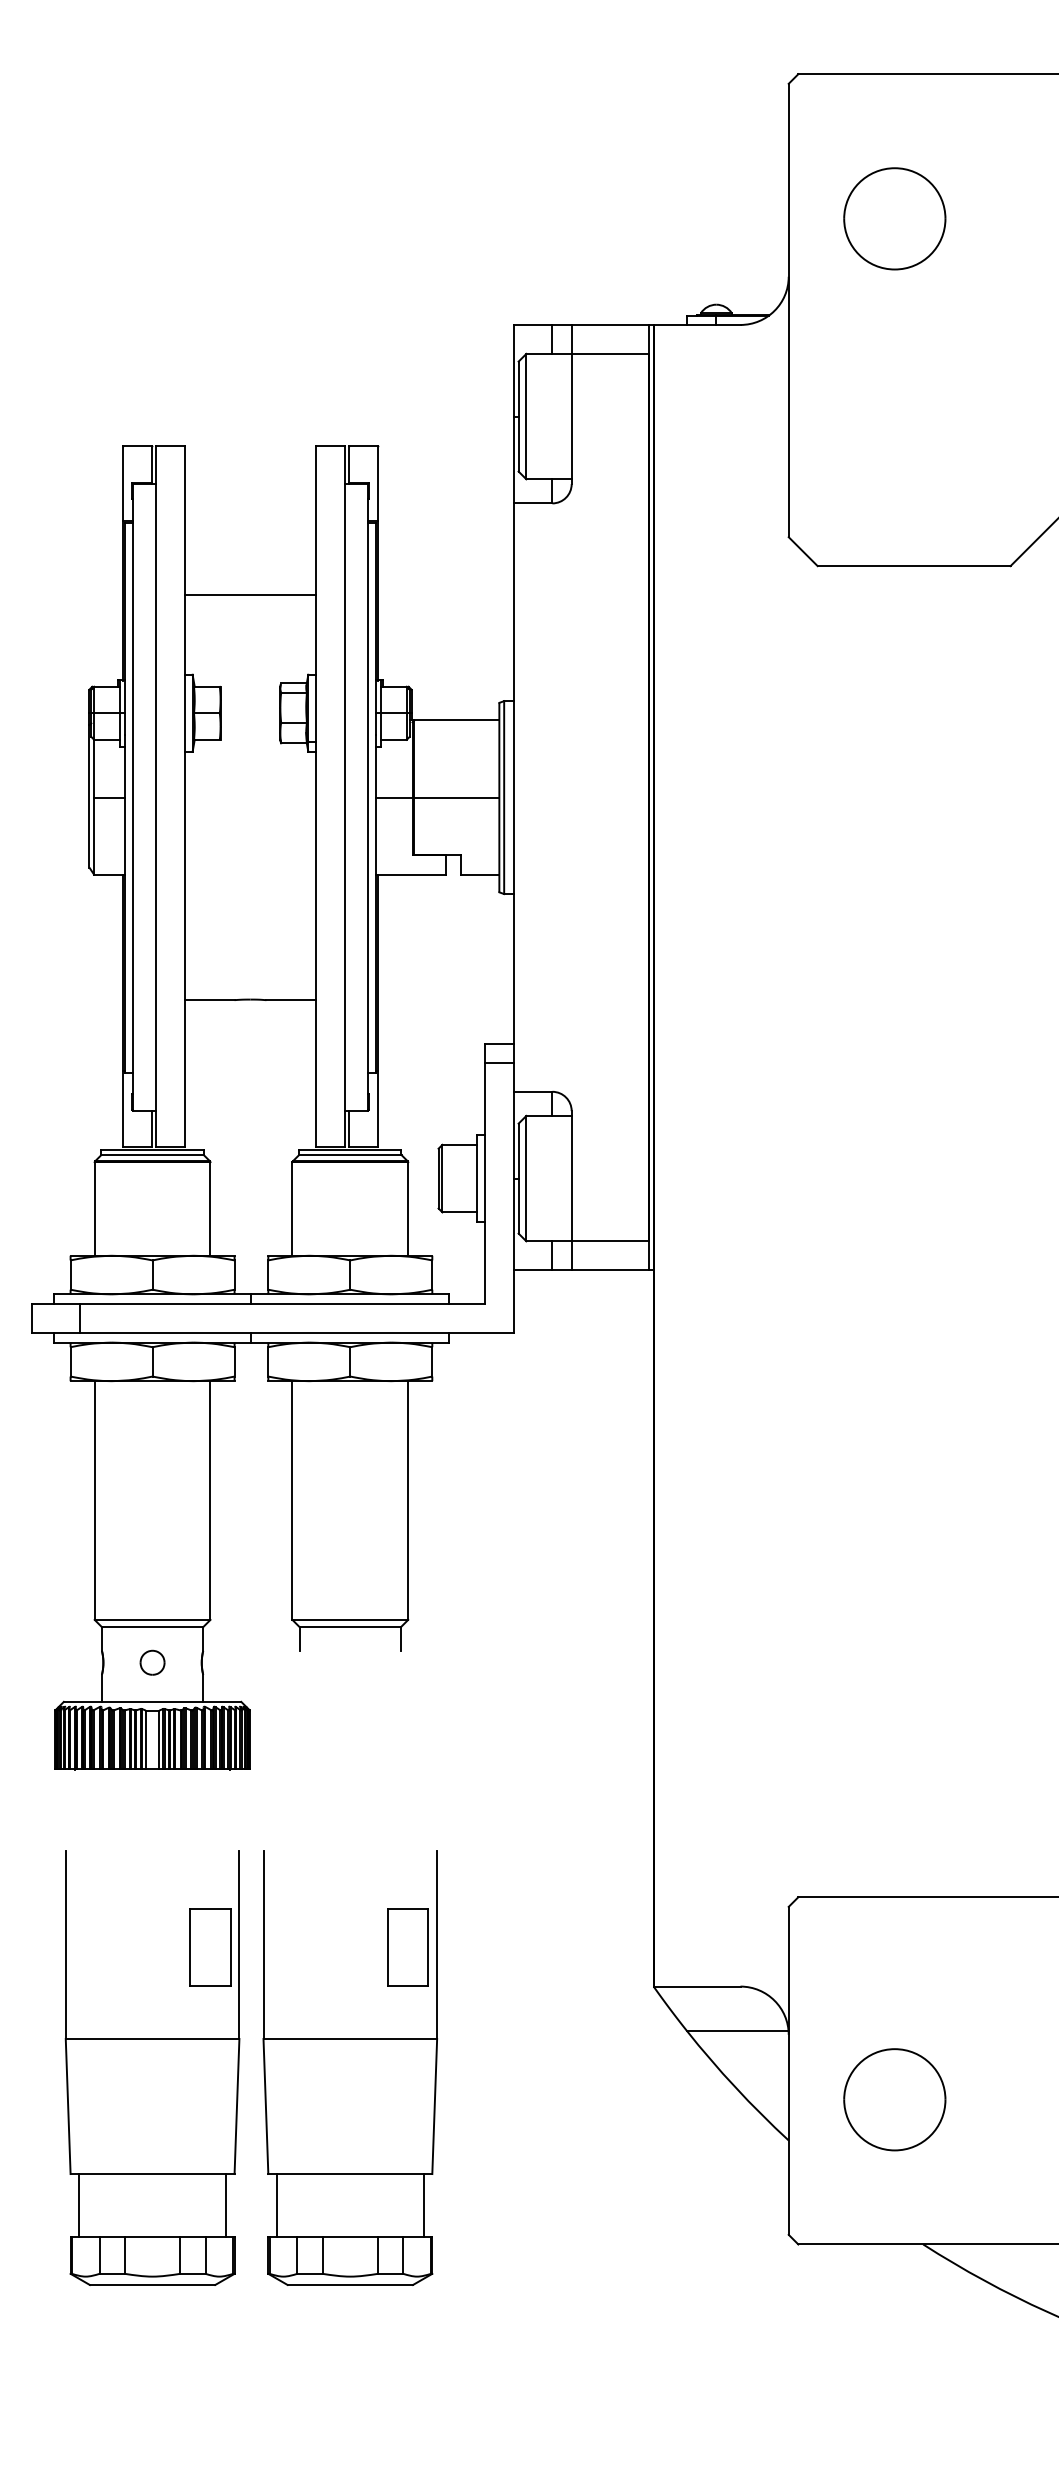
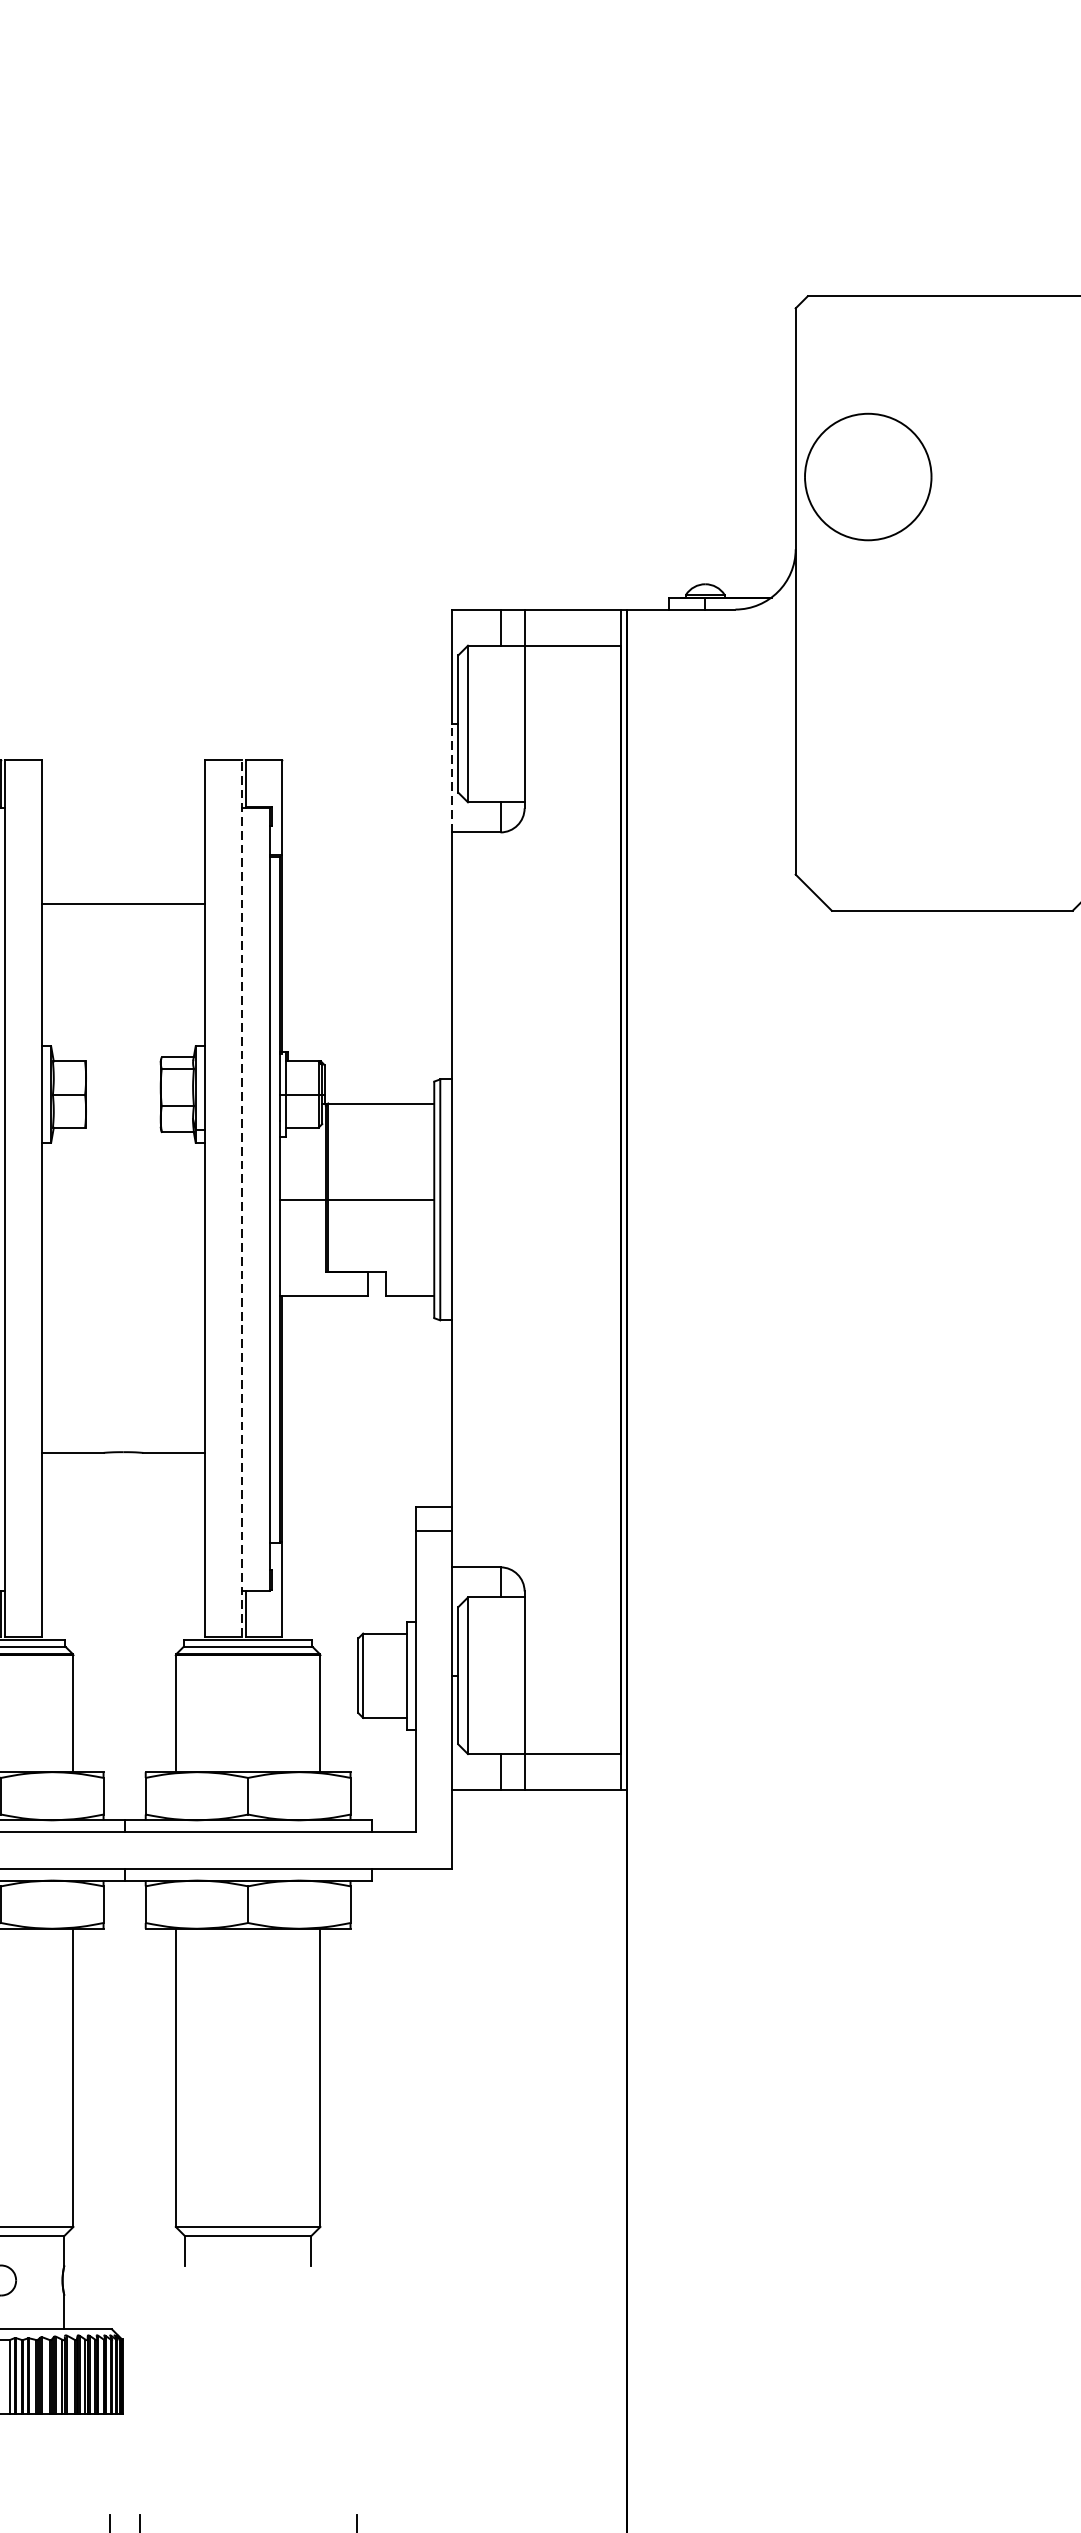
part: (894, 218) -> (867, 476), moved
line: (513, 459) -> (451, 777), solid -> dashed
line: (250, 595) -> (123, 904), moved
line: (345, 796) -> (242, 1198), solid -> dashed

